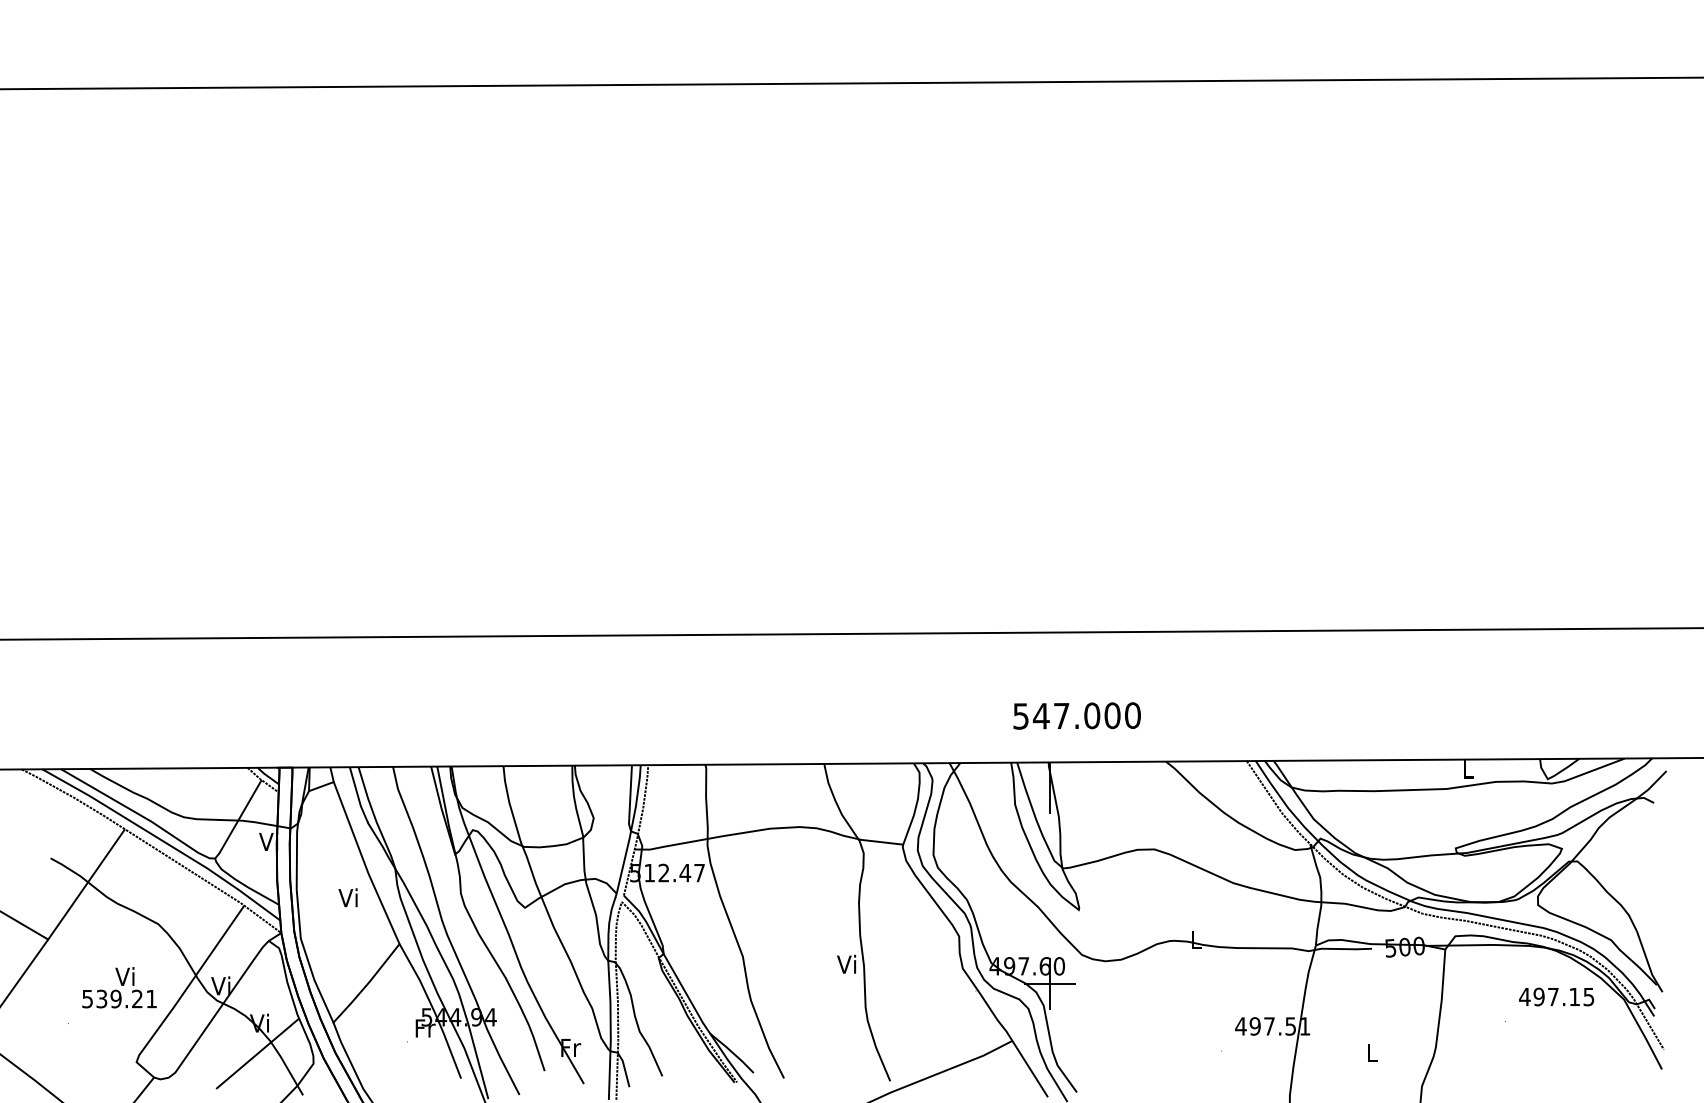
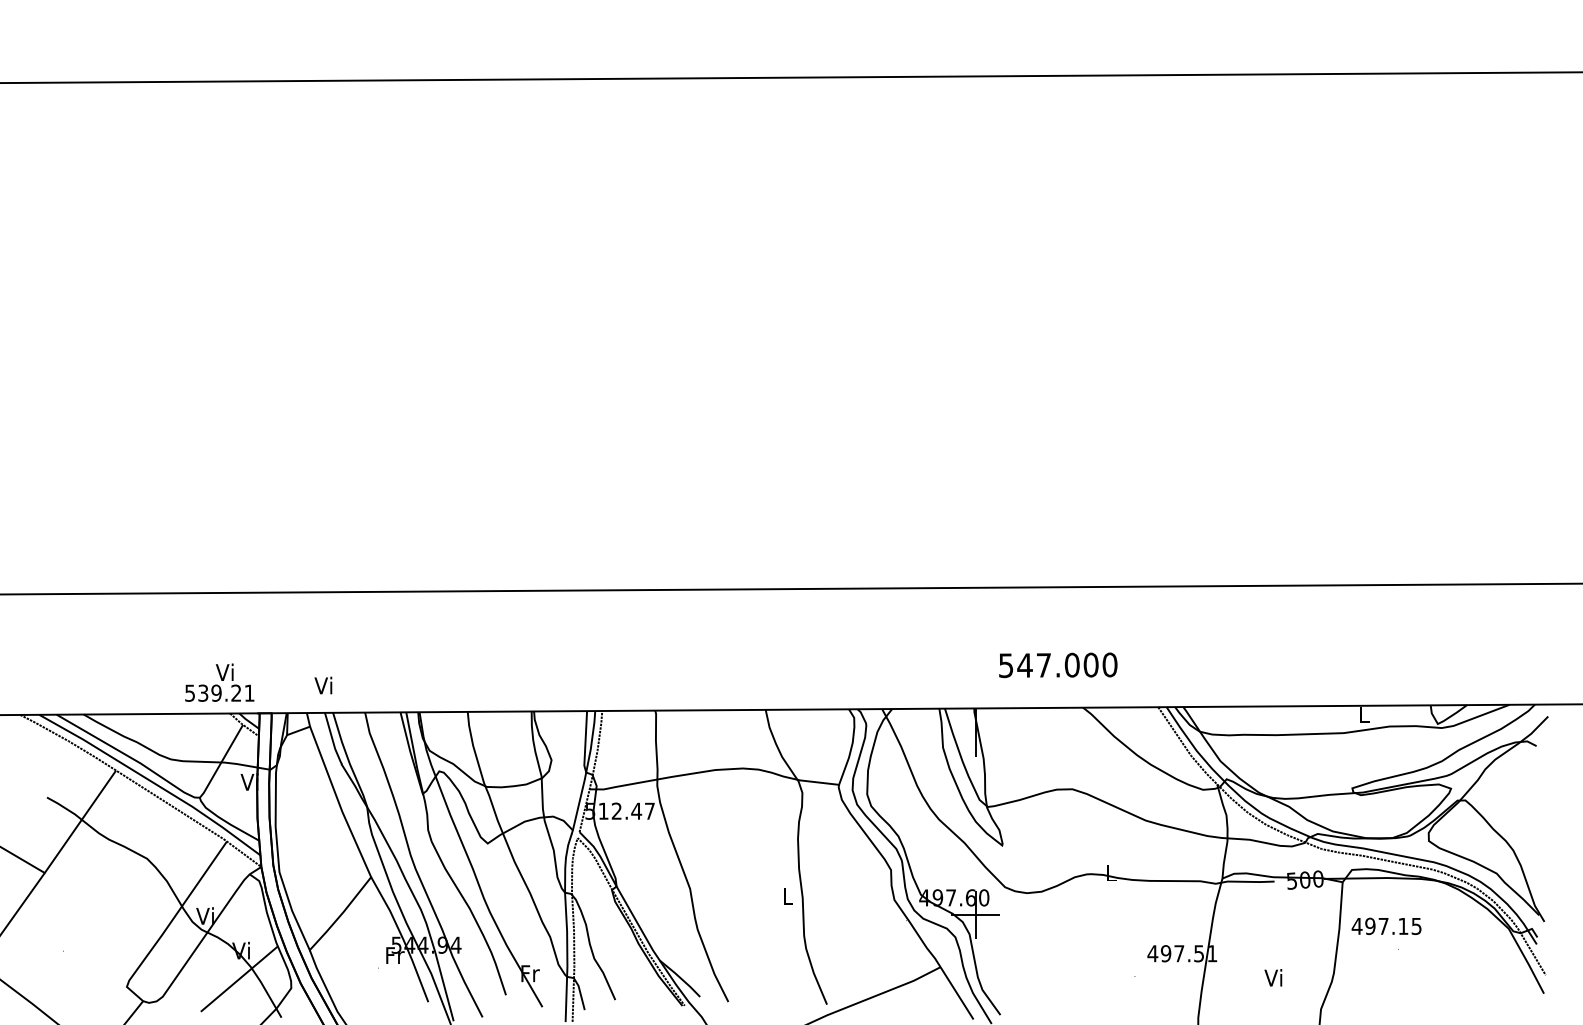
text: (1076, 715) -> (1057, 664), moved
text: (347, 897) -> (322, 685), moved
text: (846, 963) -> (786, 895), Vi -> L
text: (119, 987) -> (219, 682), moved
text: (1556, 996) -> (1386, 925), moved
text: (1370, 1051) -> (1273, 977), L -> Vi

